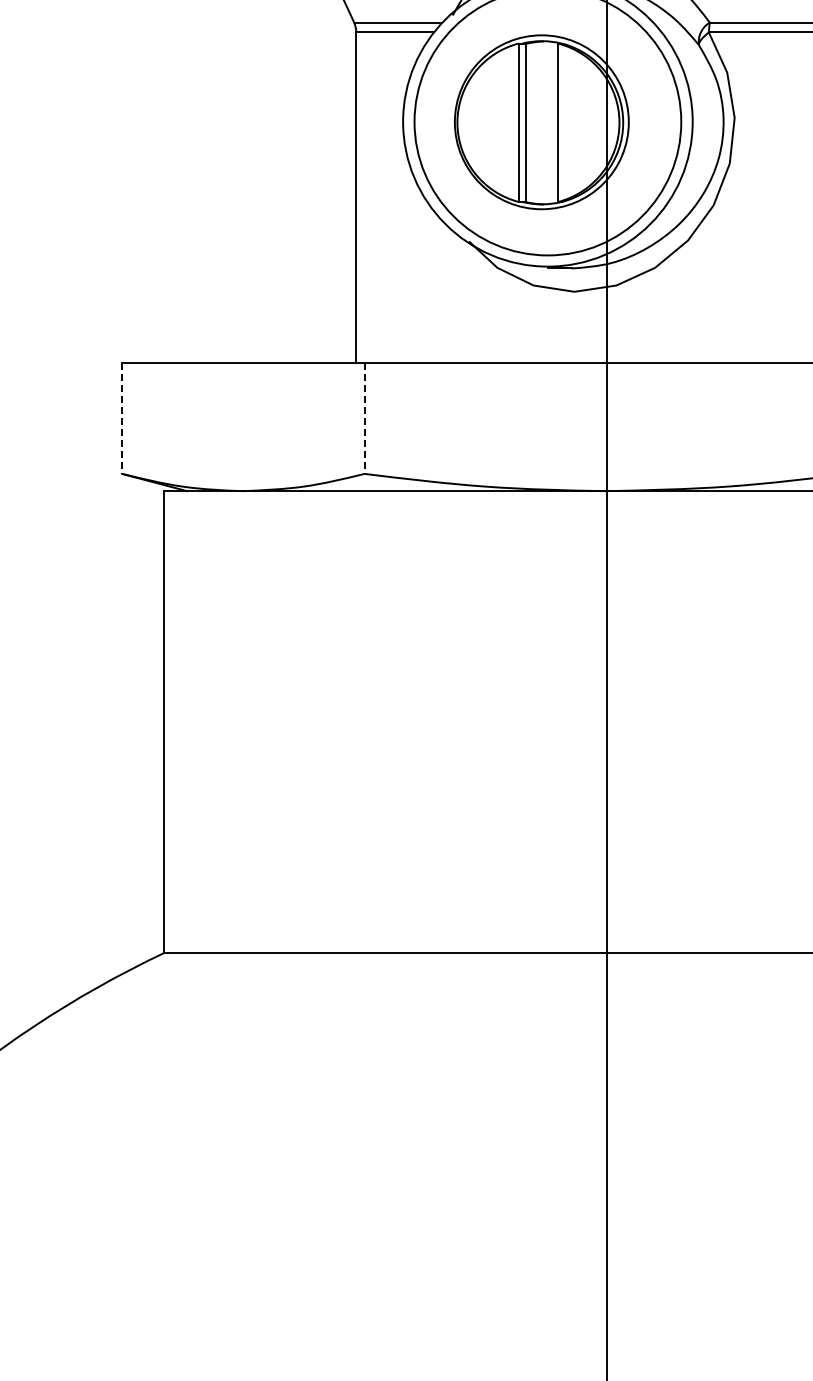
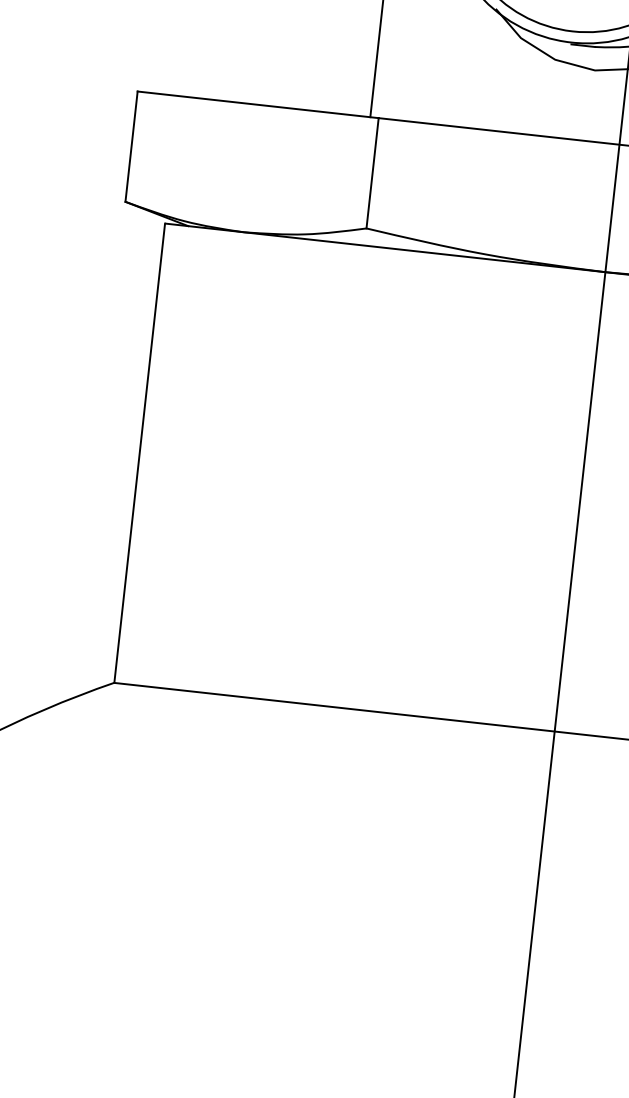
line: (122, 418) -> (131, 146), dashed -> solid
line: (364, 418) -> (372, 173), dashed -> solid

